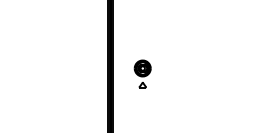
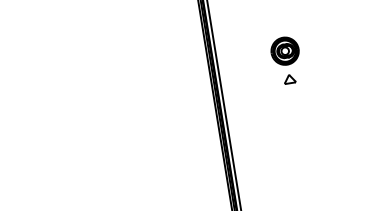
part: (142, 73) -> (286, 59), moved

